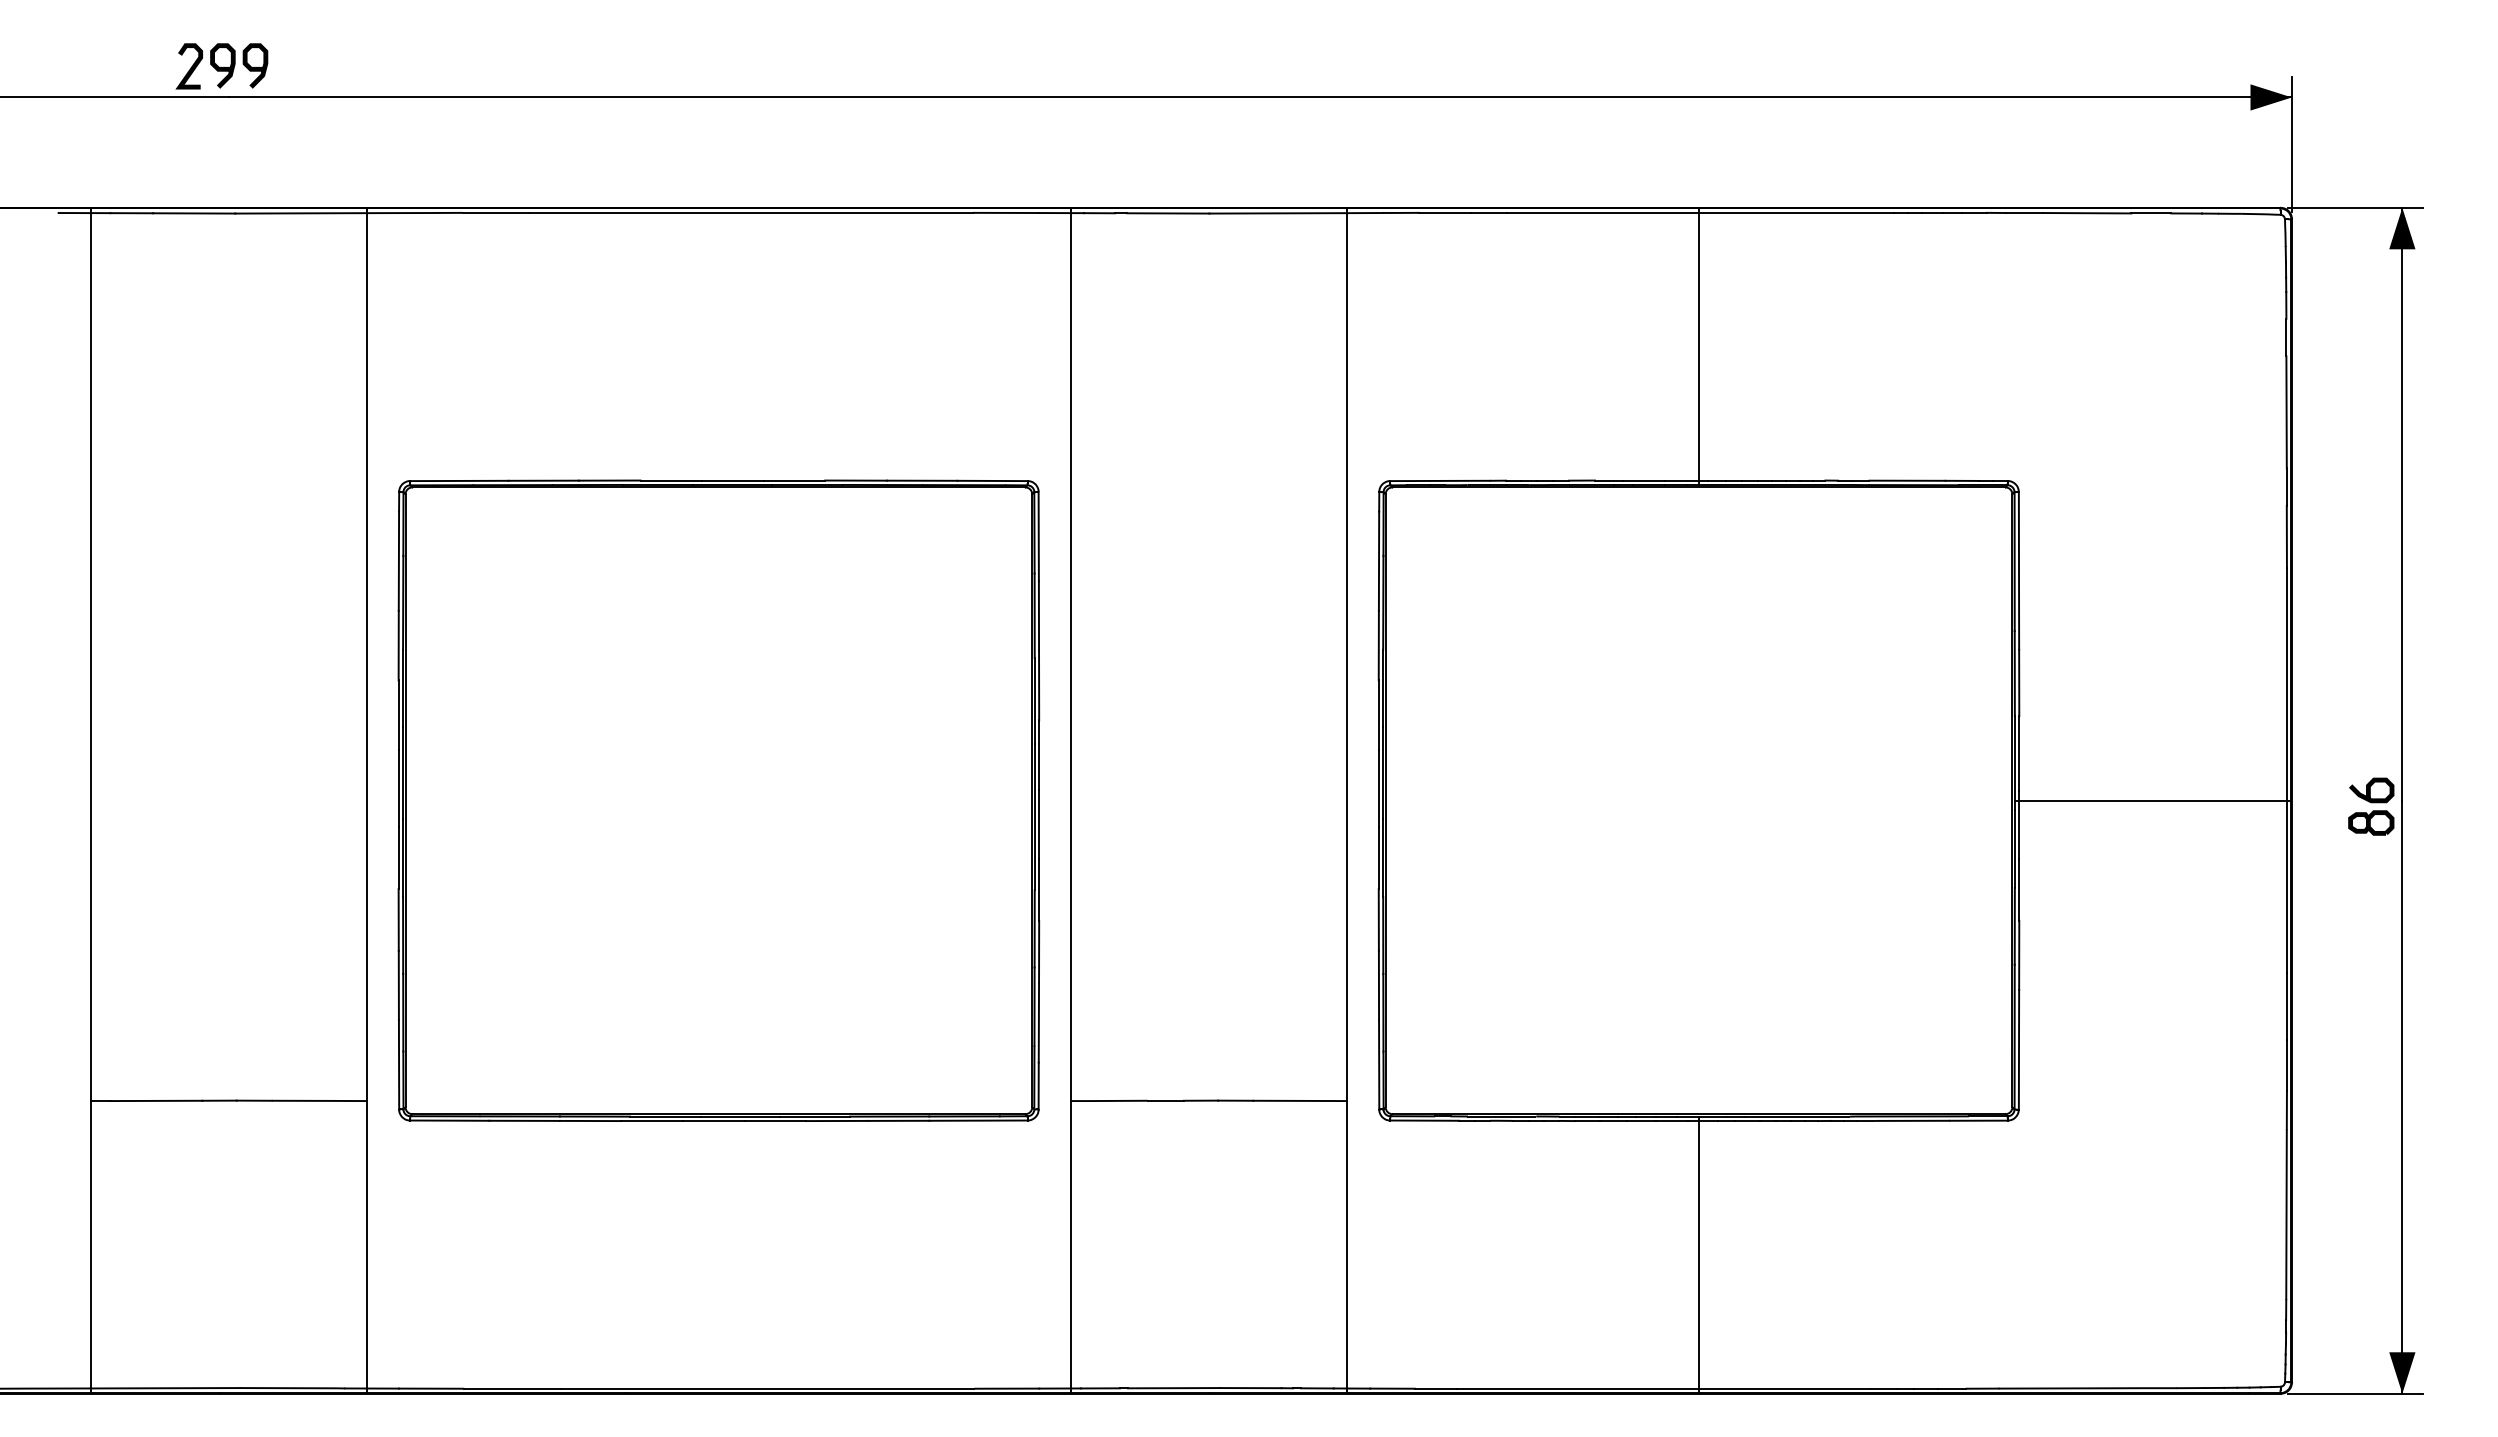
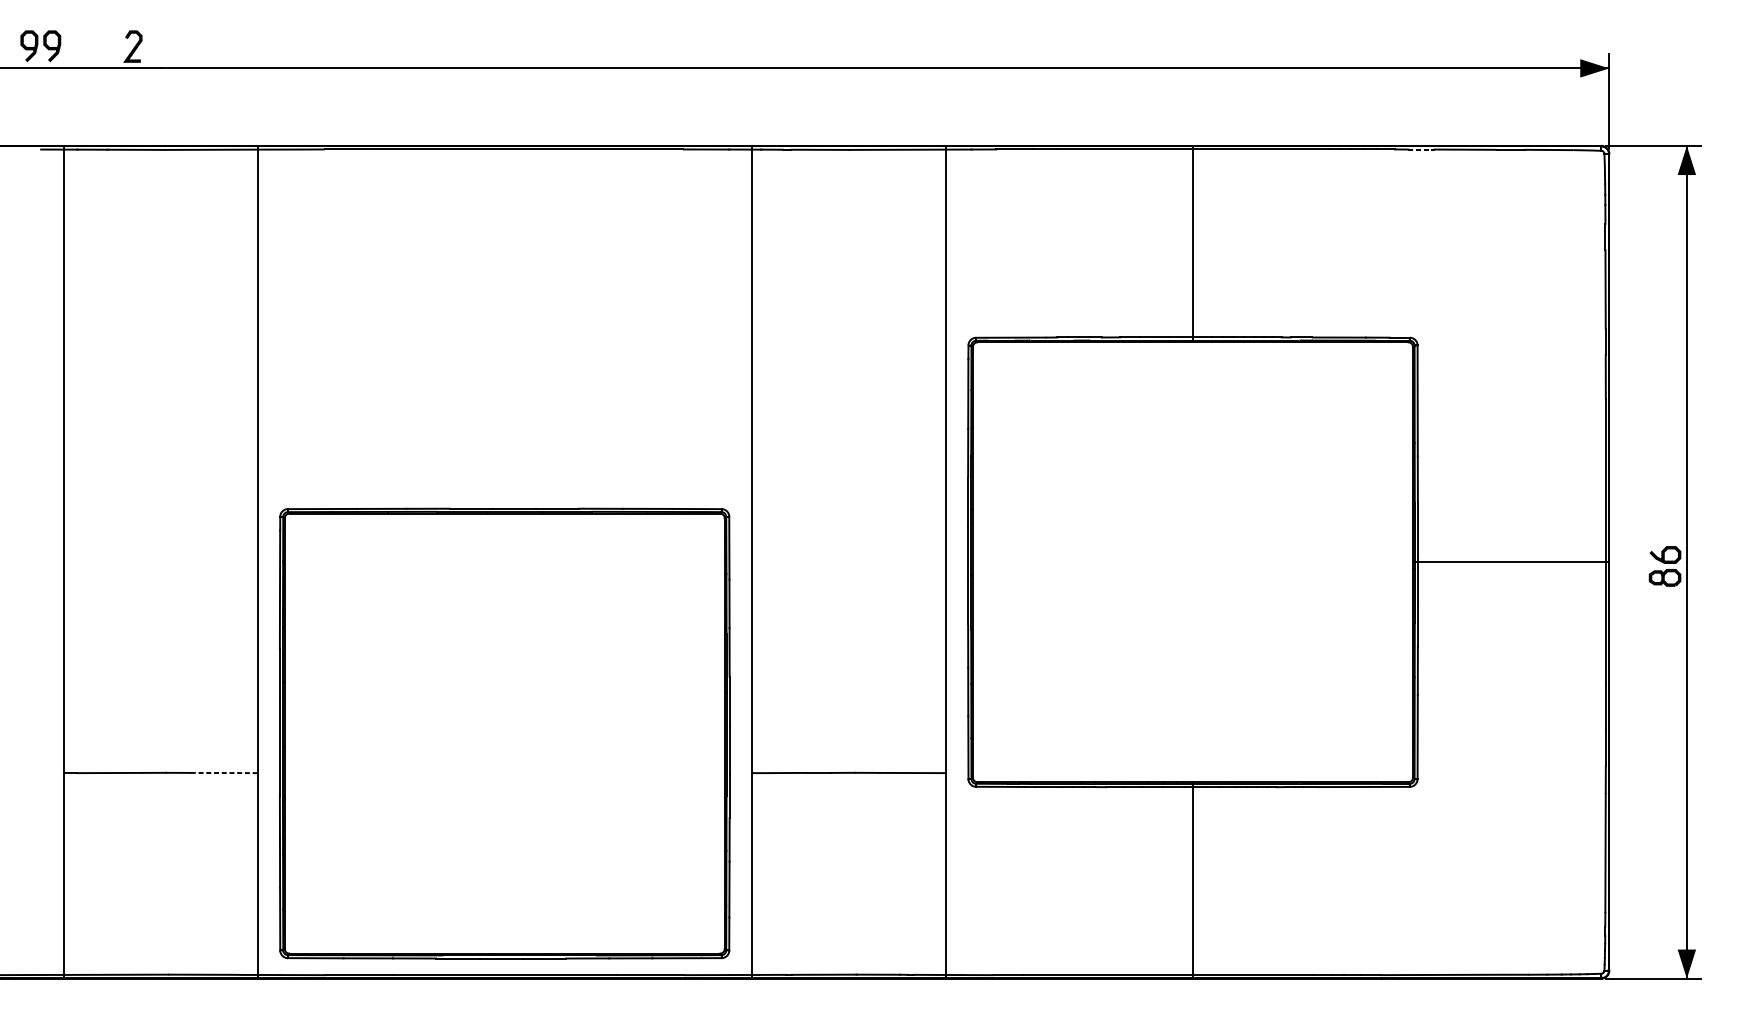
part: (239, 65) -> (41, 45), moved
line: (2024, 213) -> (1421, 149), solid -> dashed
part: (718, 800) -> (504, 733), moved
line: (319, 1100) -> (224, 772), solid -> dashed

